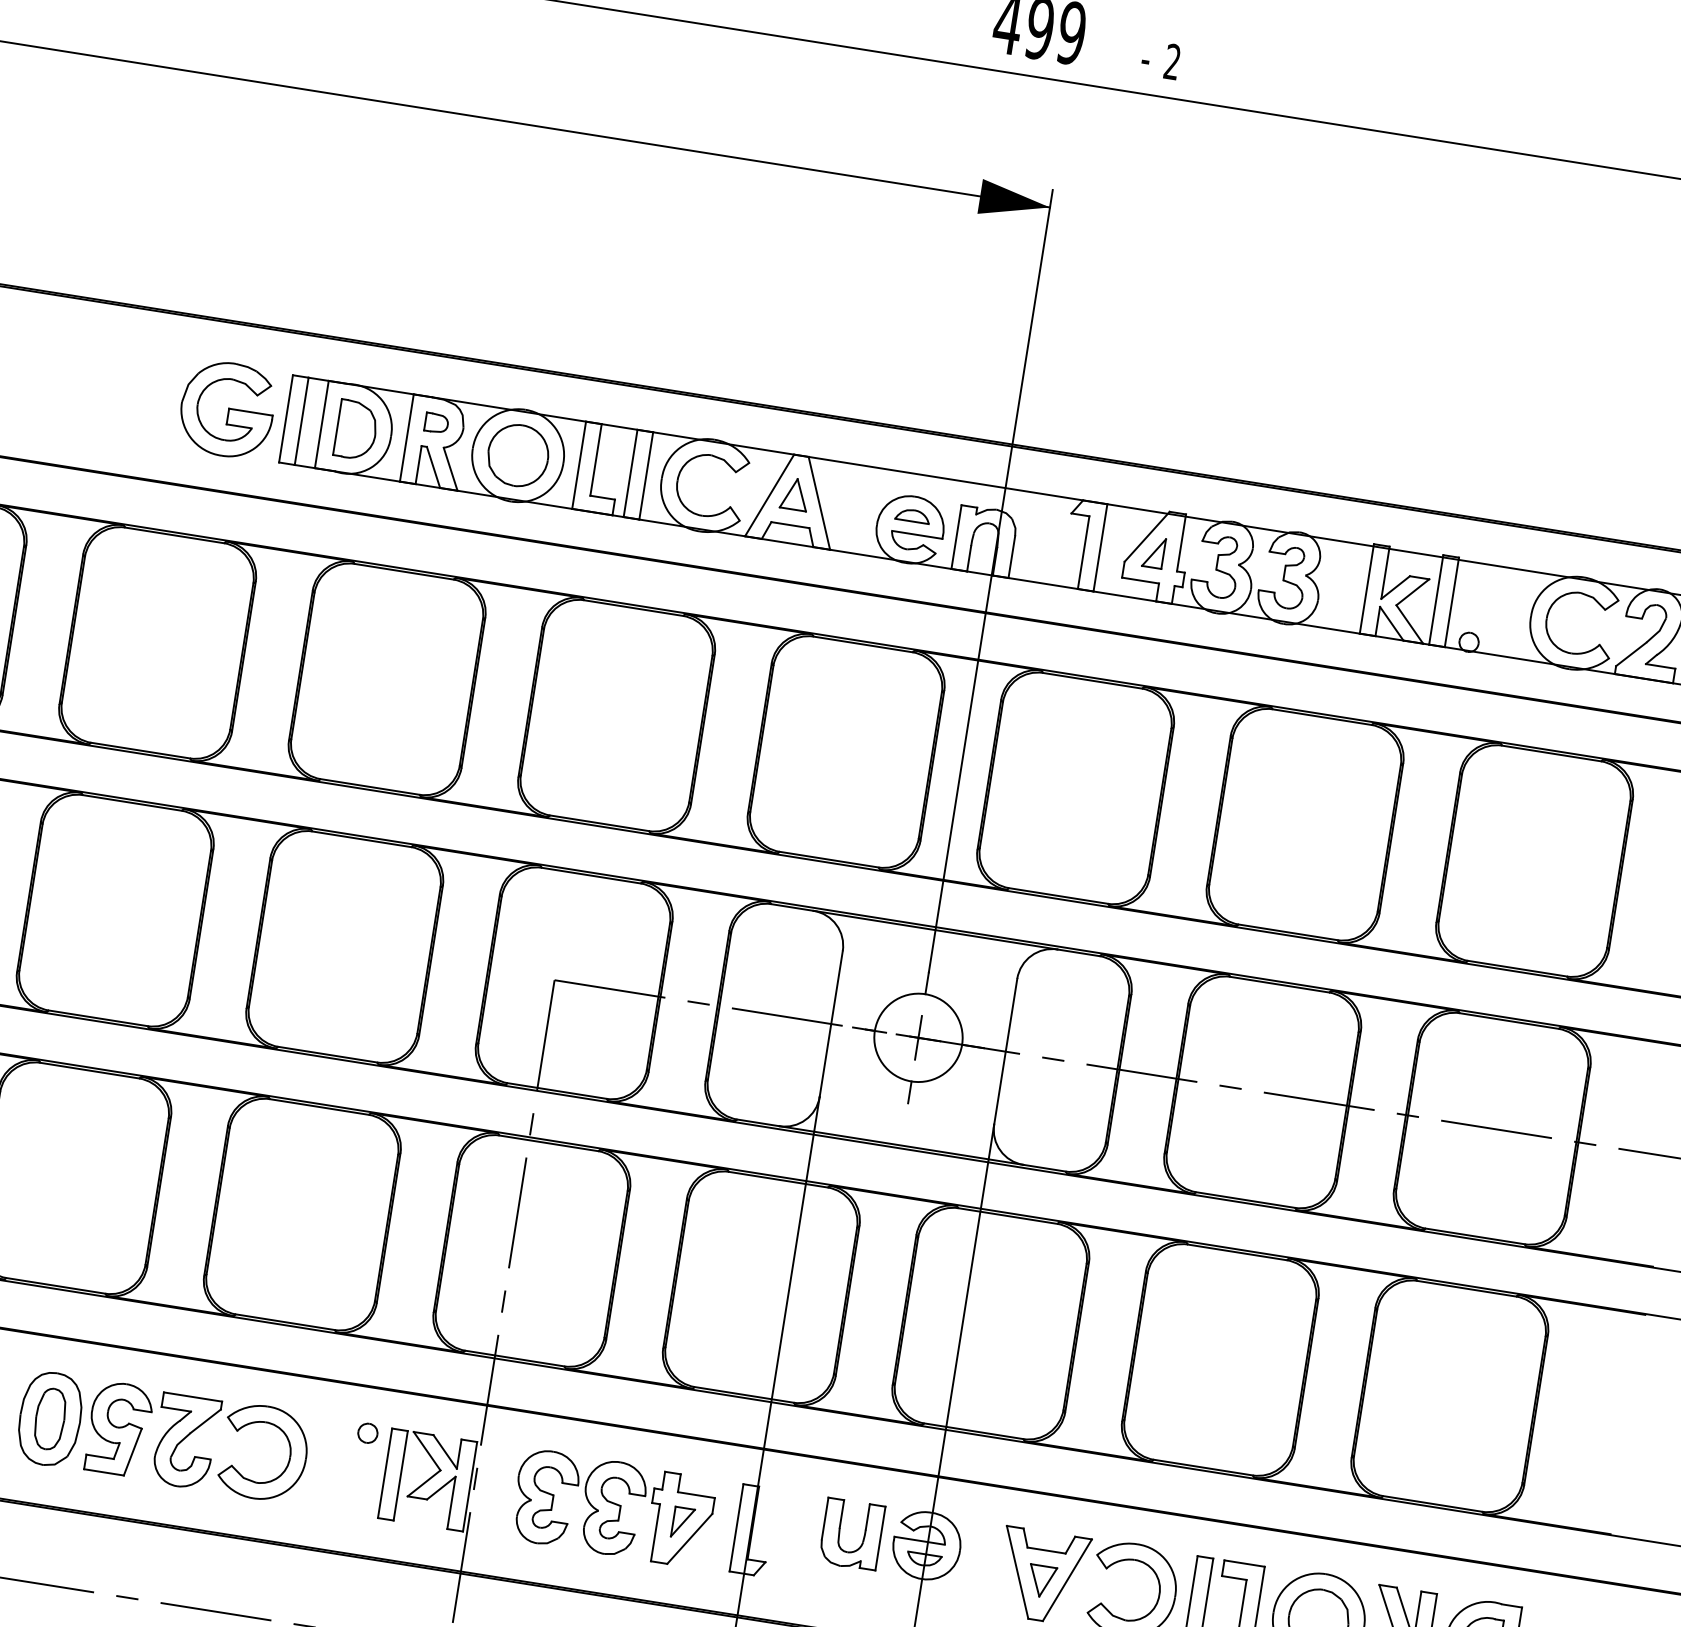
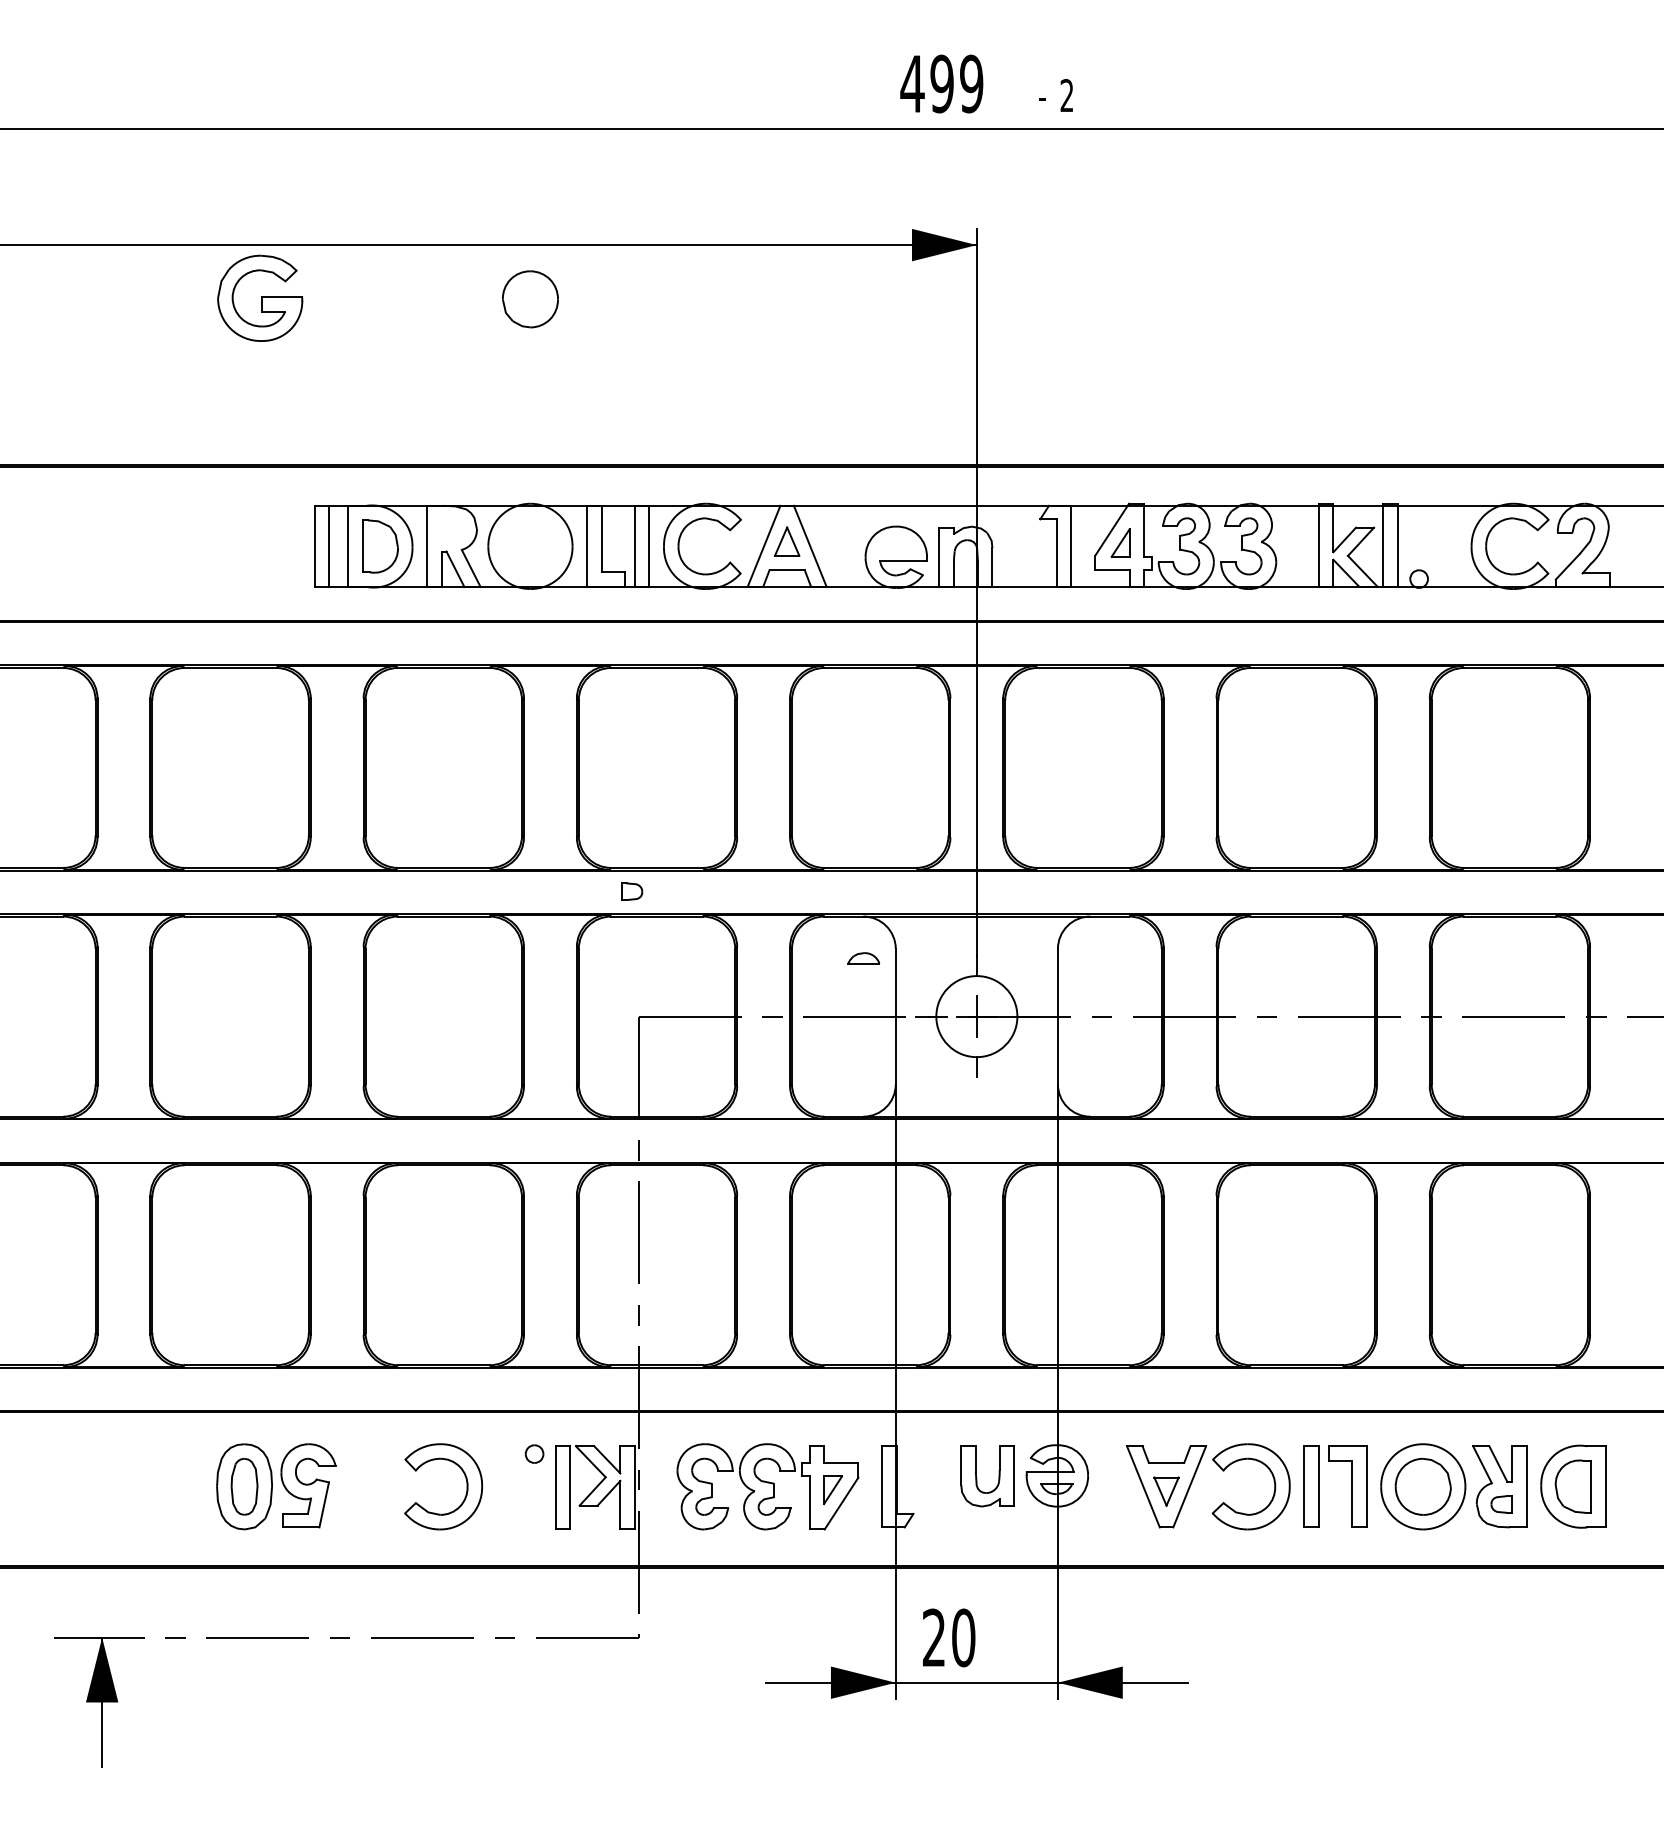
part: (227, 408) -> (260, 297), moved
part: (437, 423) -> (632, 891), moved
part: (518, 455) -> (530, 299), moved
part: (912, 516) -> (863, 958), moved
part: (185, 1441) -> (370, 1487), removed

